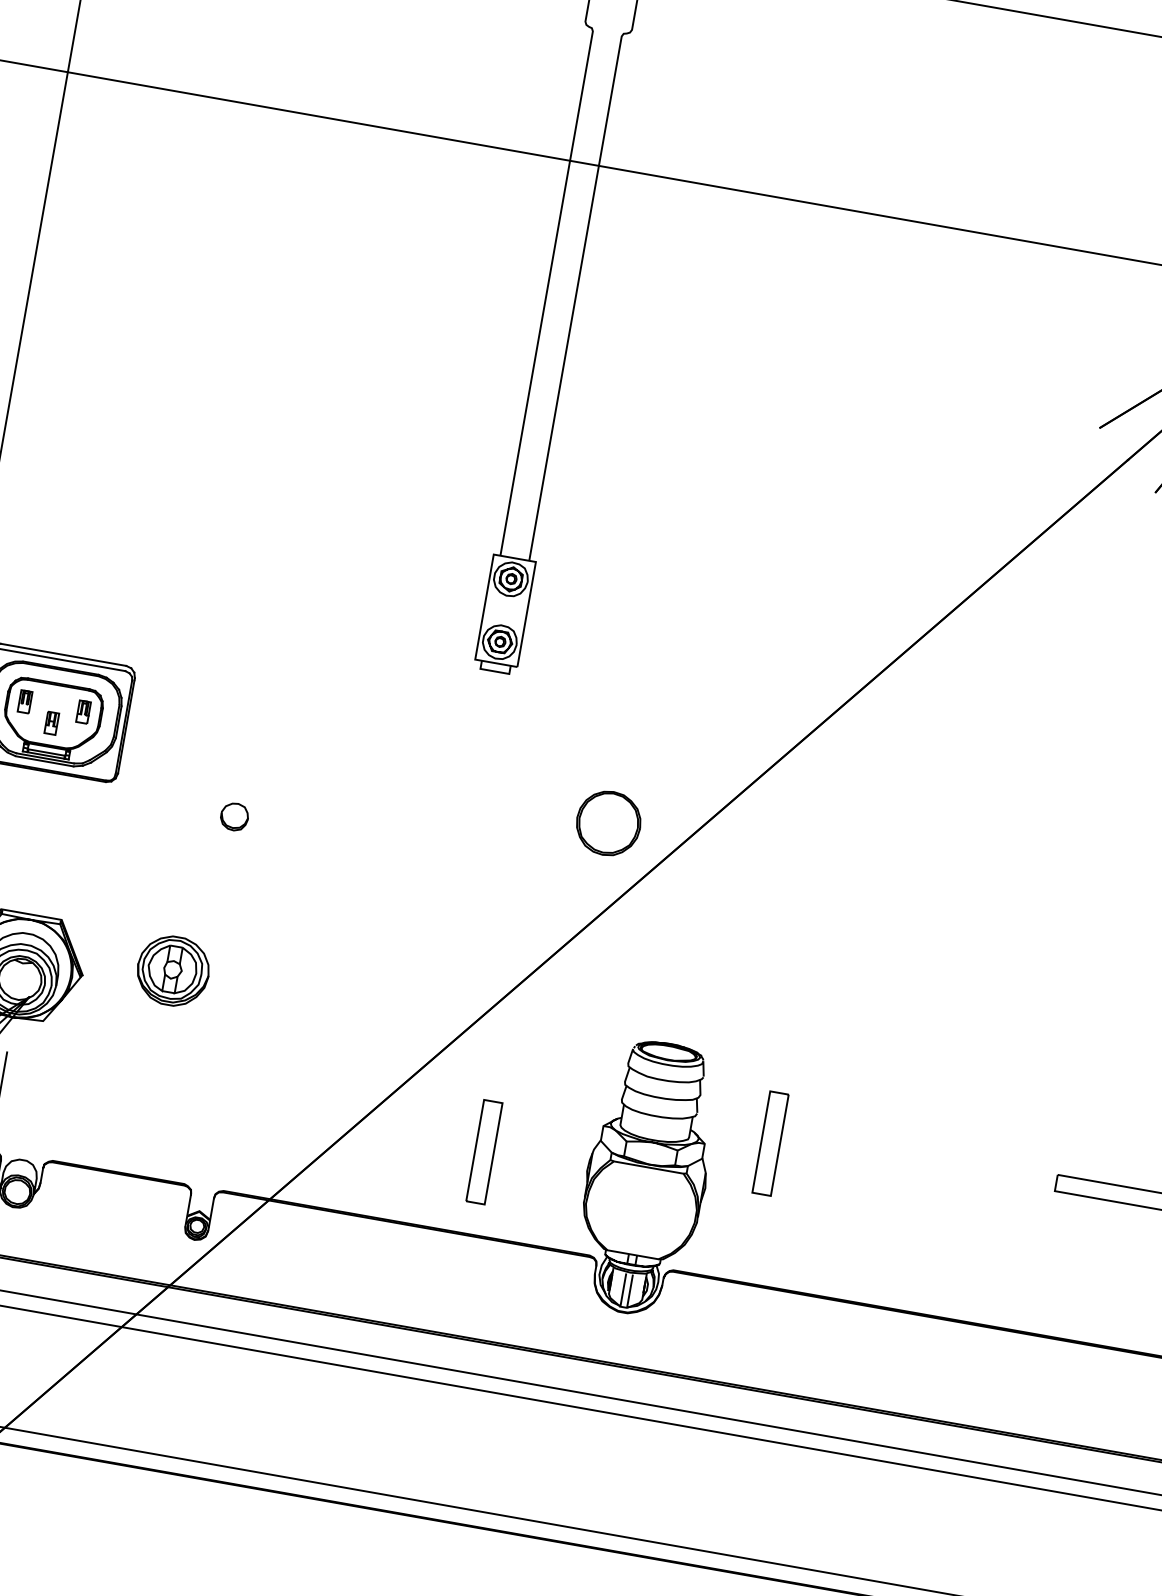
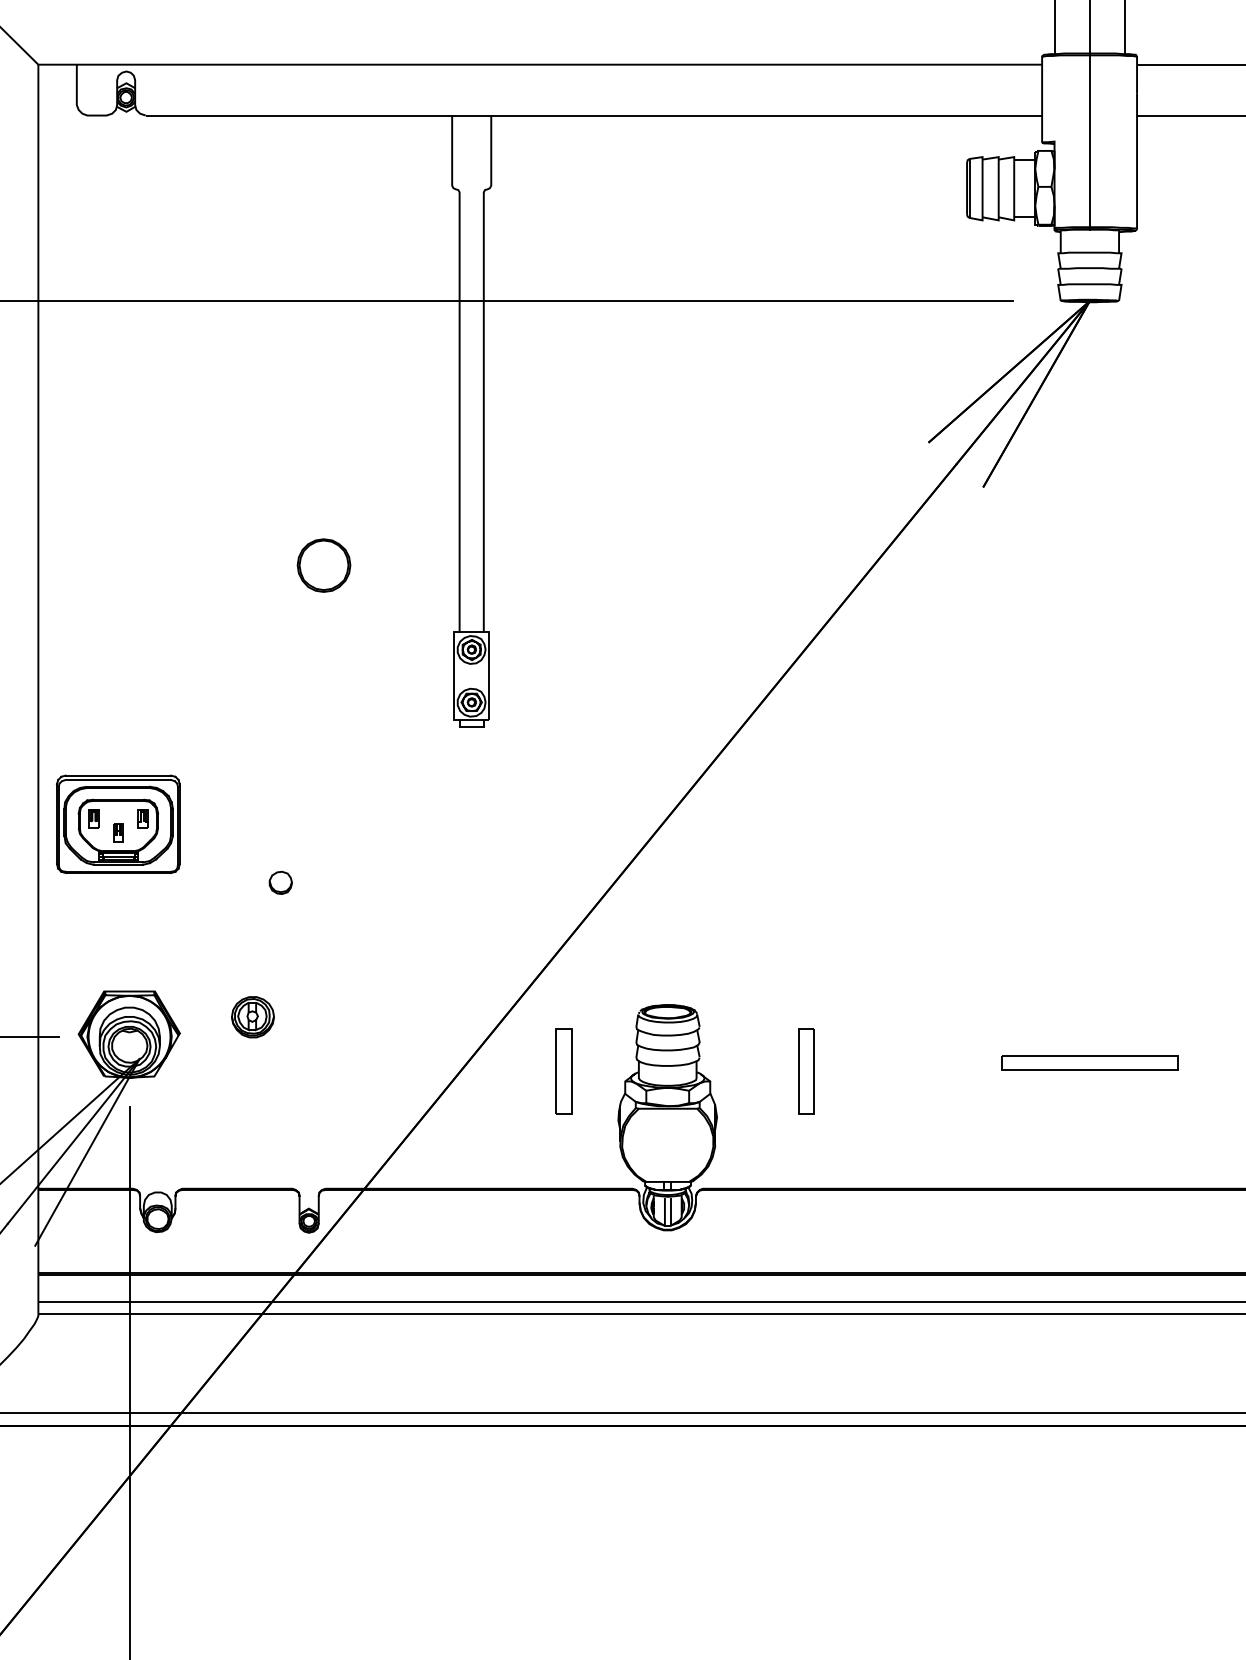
part: (608, 823) -> (323, 565), moved
part: (172, 971) -> (252, 1017), size x0.71
part: (770, 1143) -> (806, 1071), moved
part: (483, 1151) -> (563, 1071), moved

